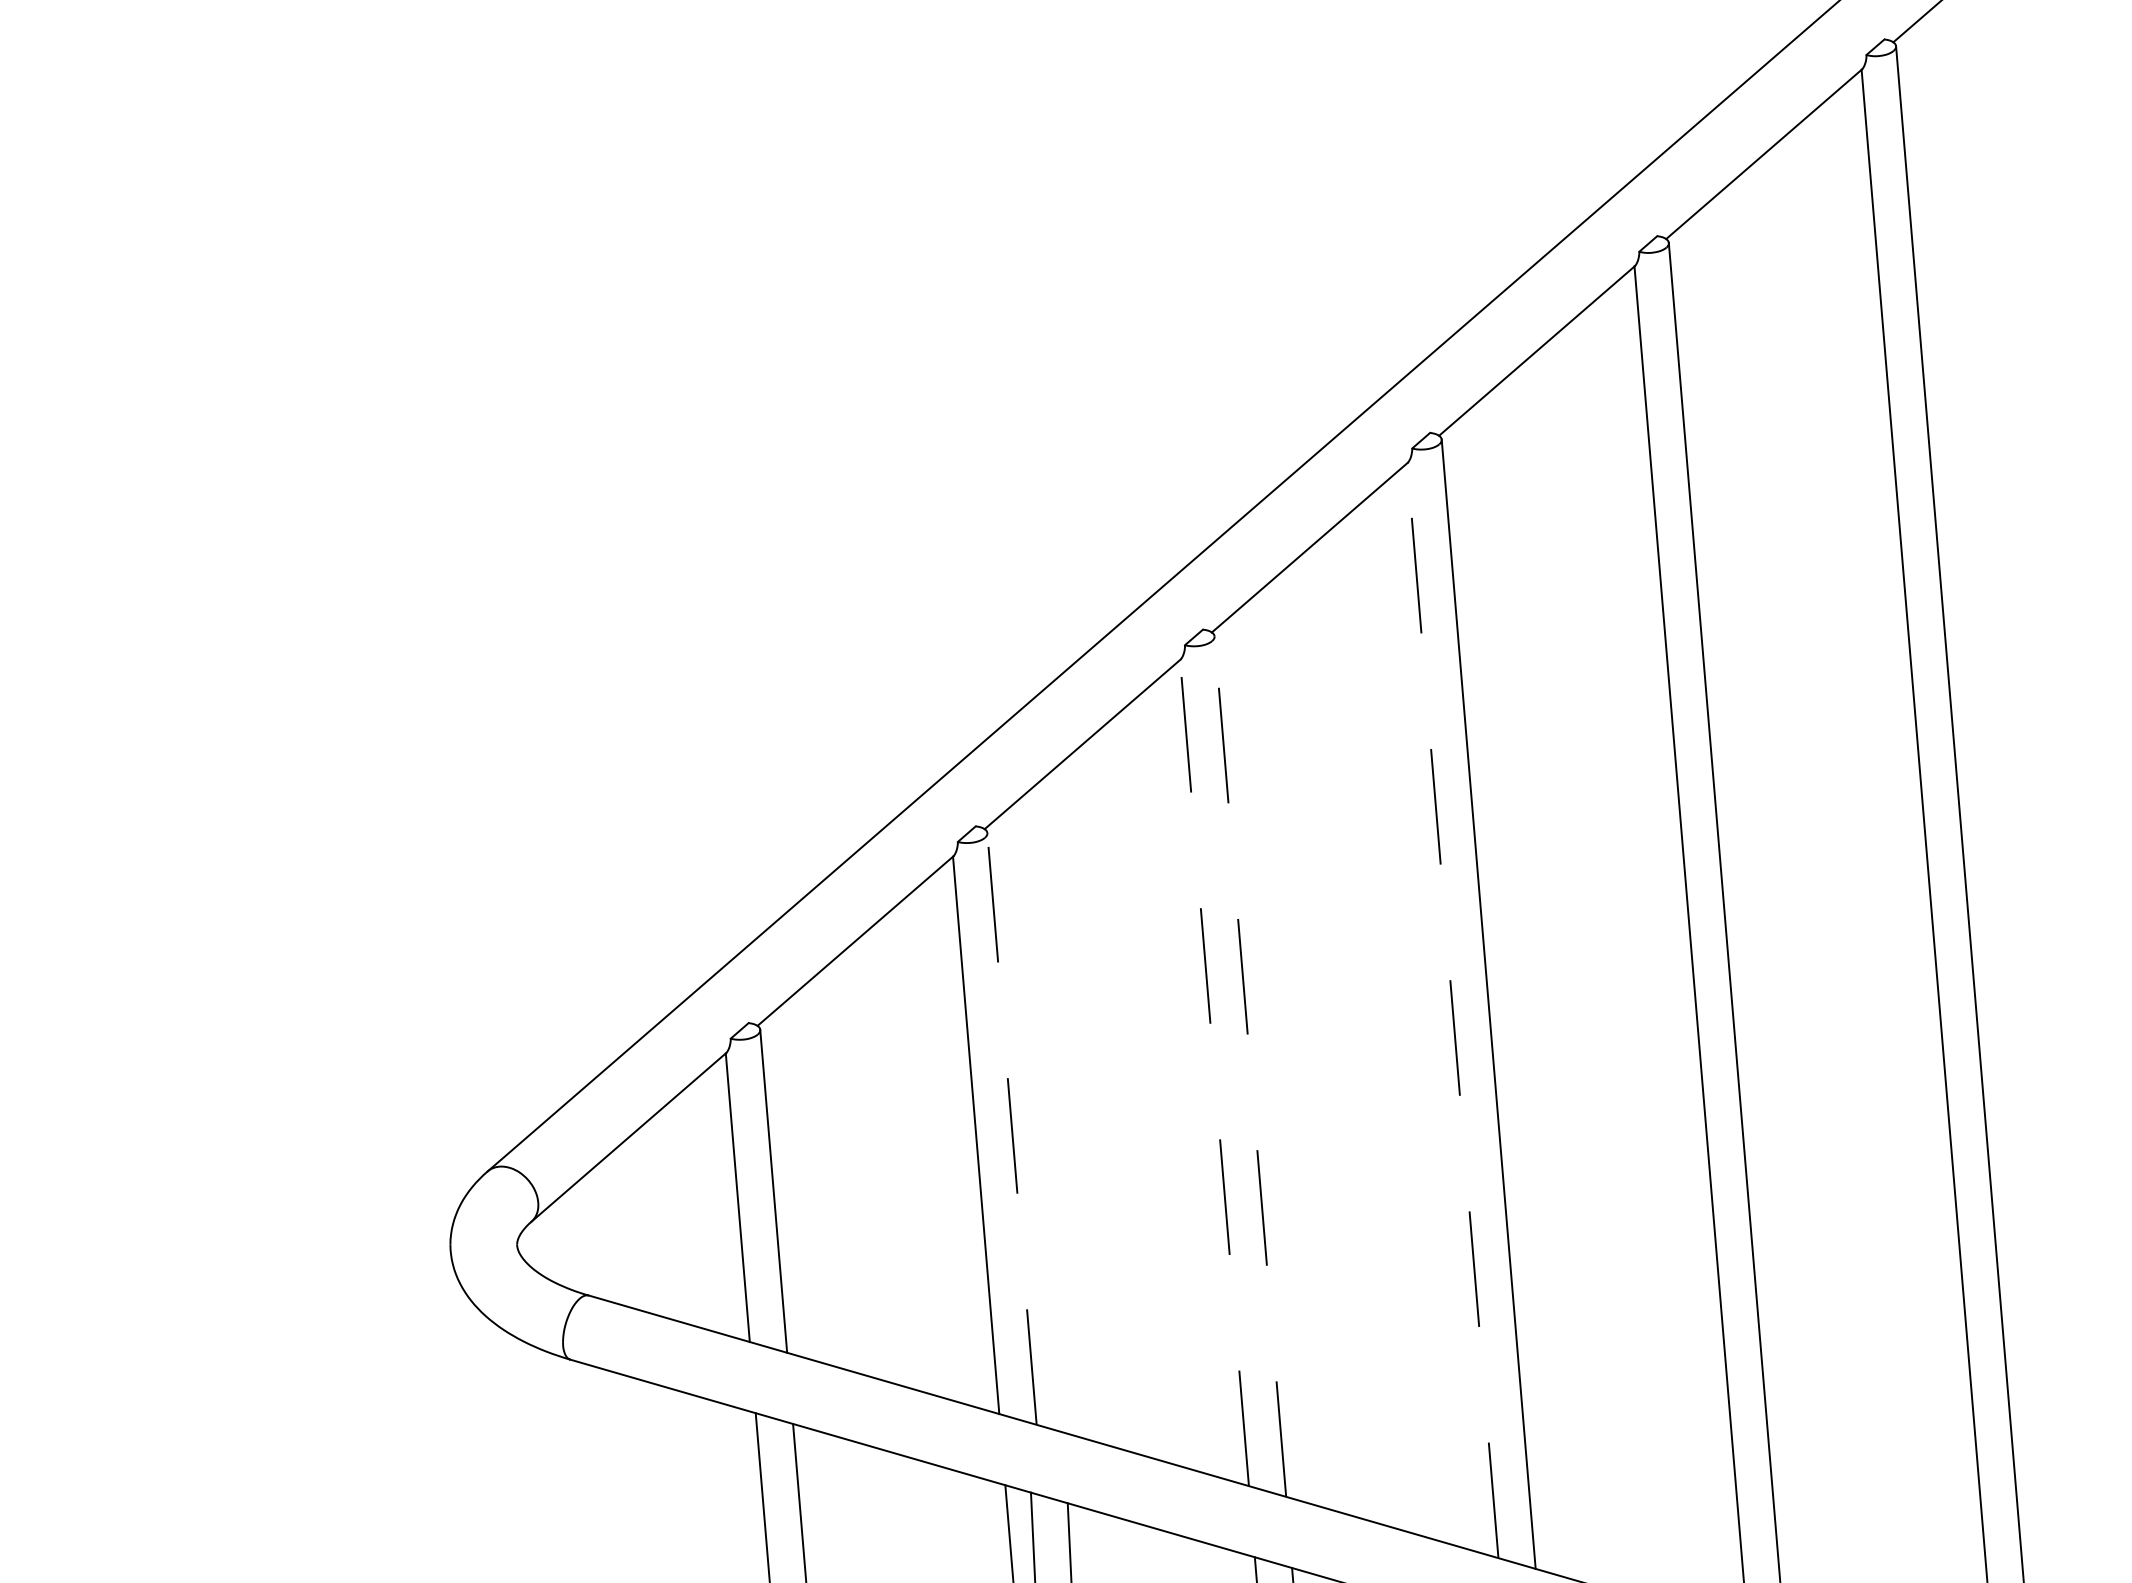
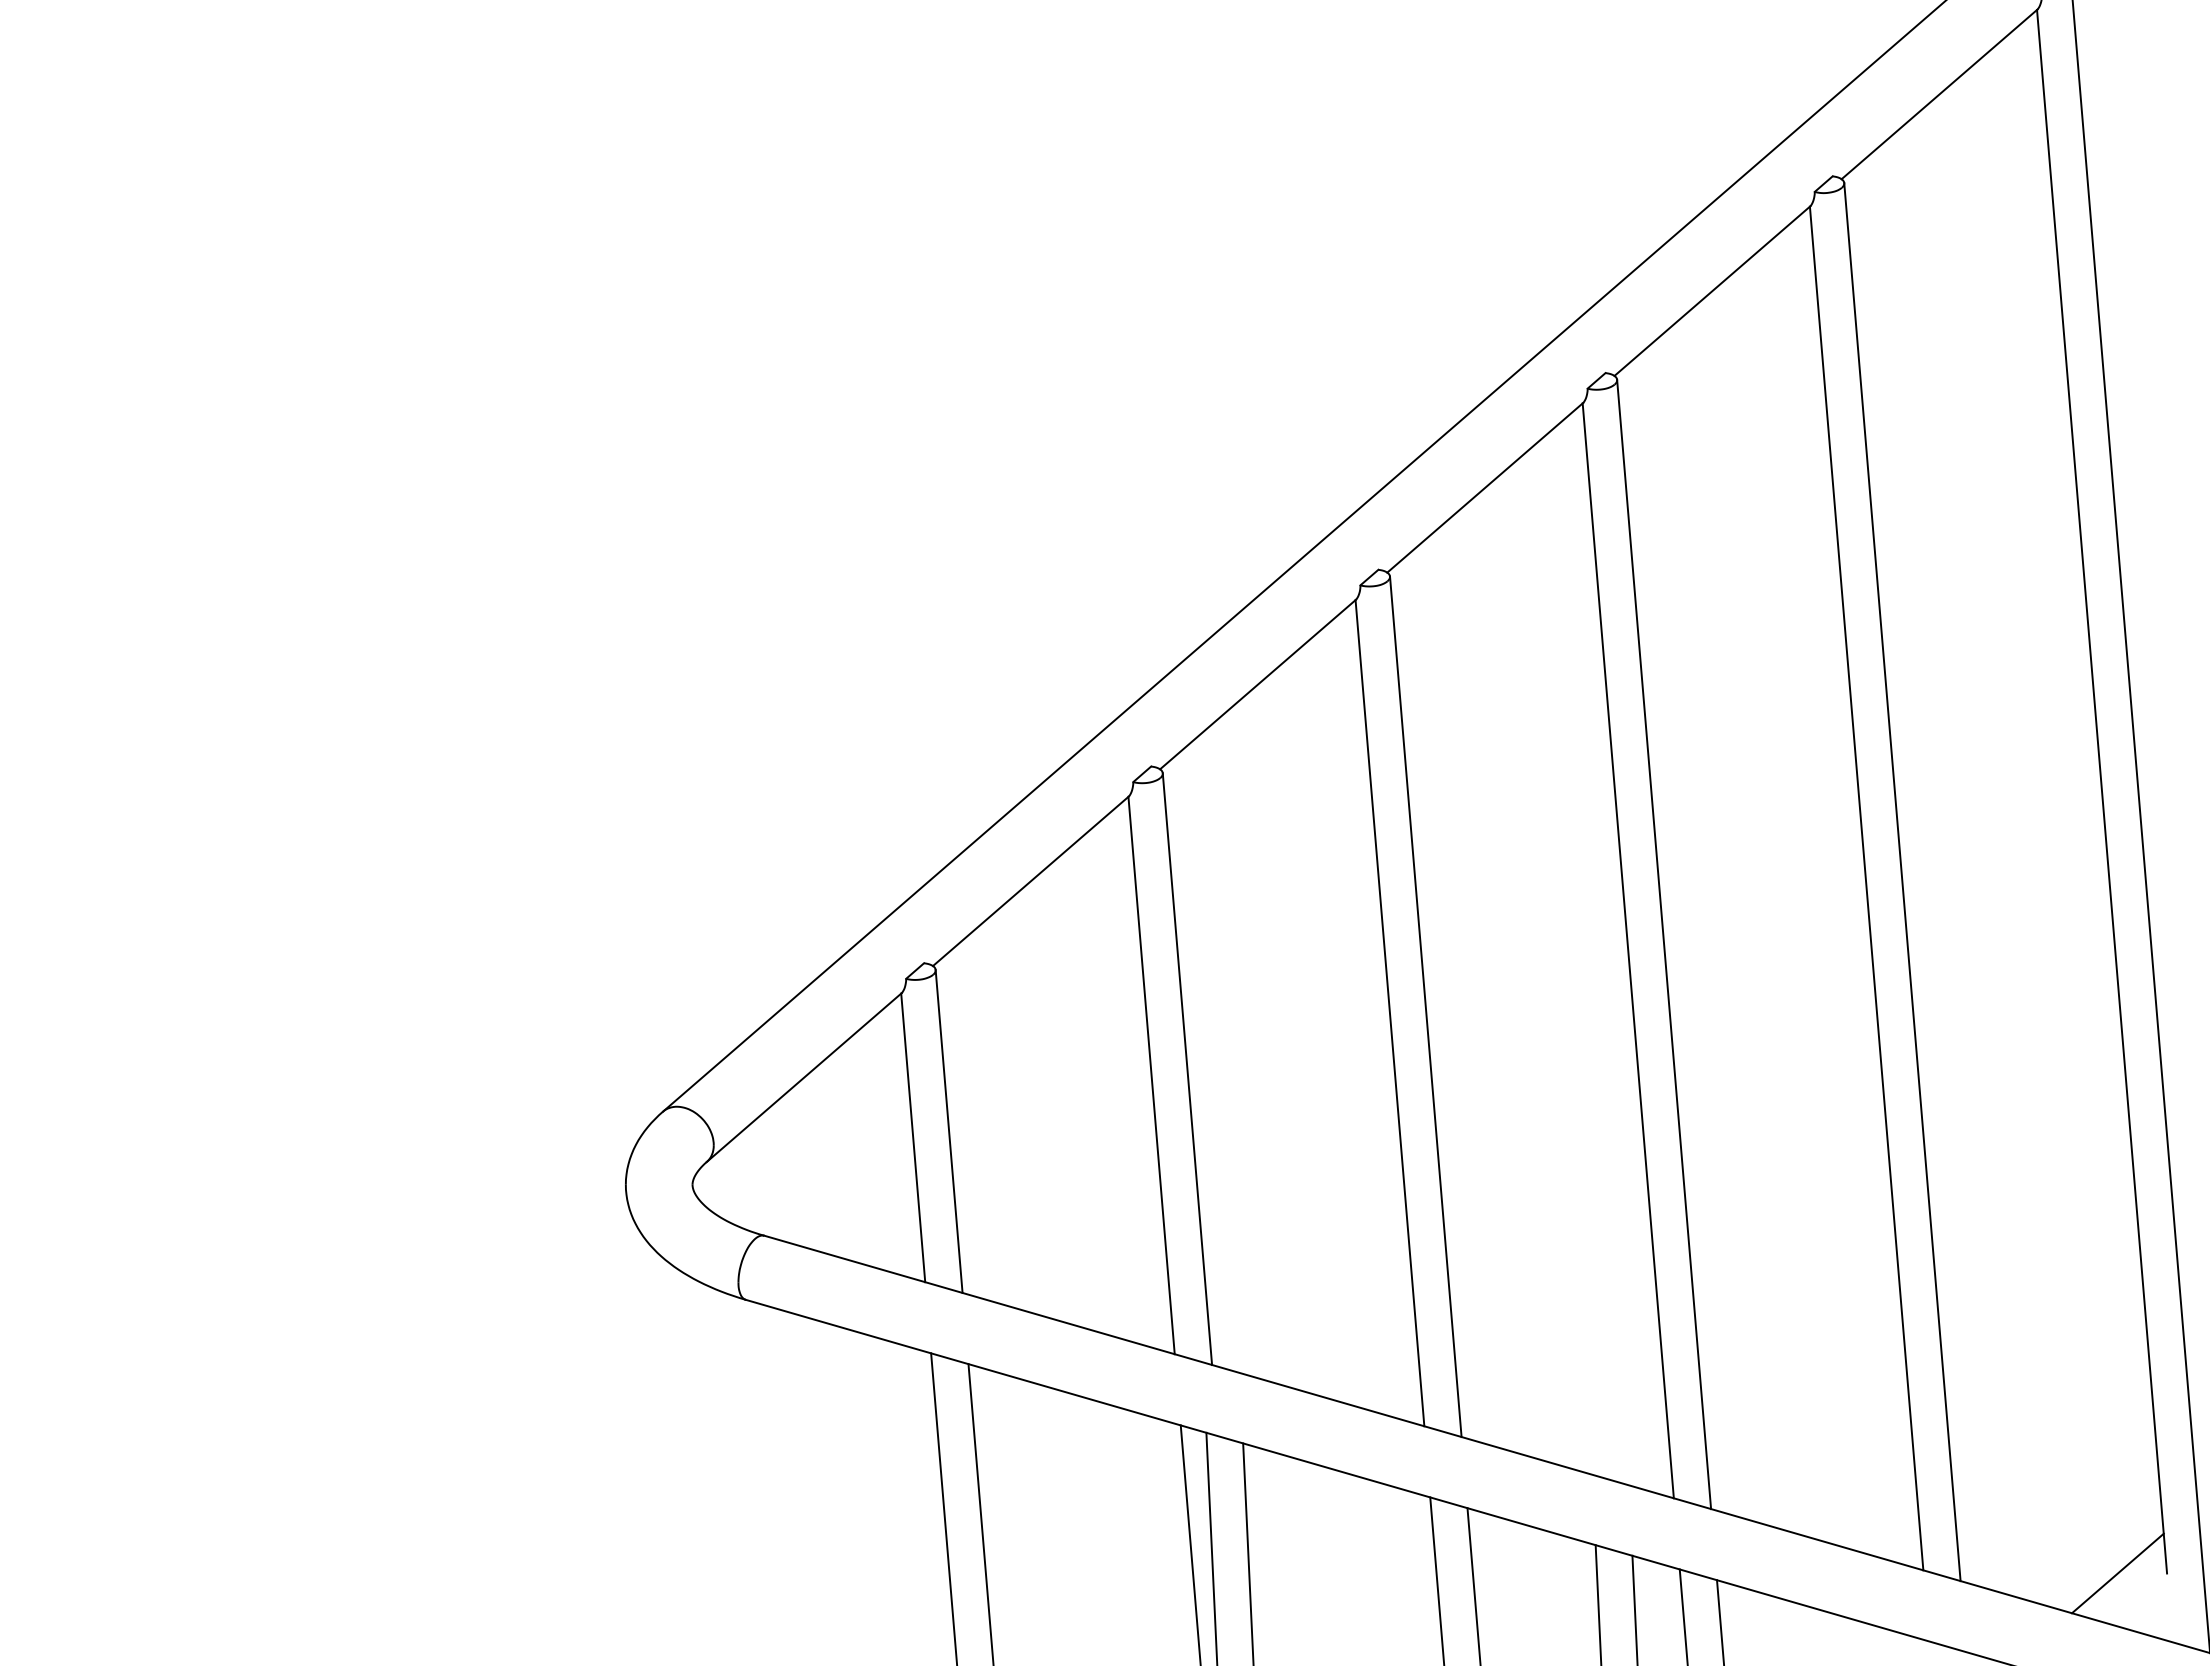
line: (1453, 1010) -> (1628, 950), dashed -> solid
line: (1250, 1066) -> (1425, 1006), dashed -> solid
line: (1214, 1073) -> (1389, 1013), dashed -> solid
line: (1012, 1129) -> (1187, 1069), dashed -> solid

